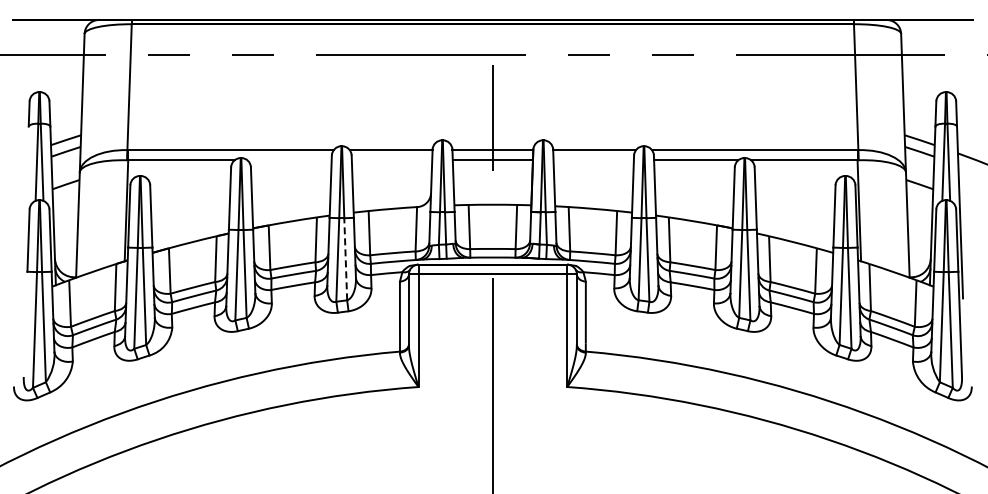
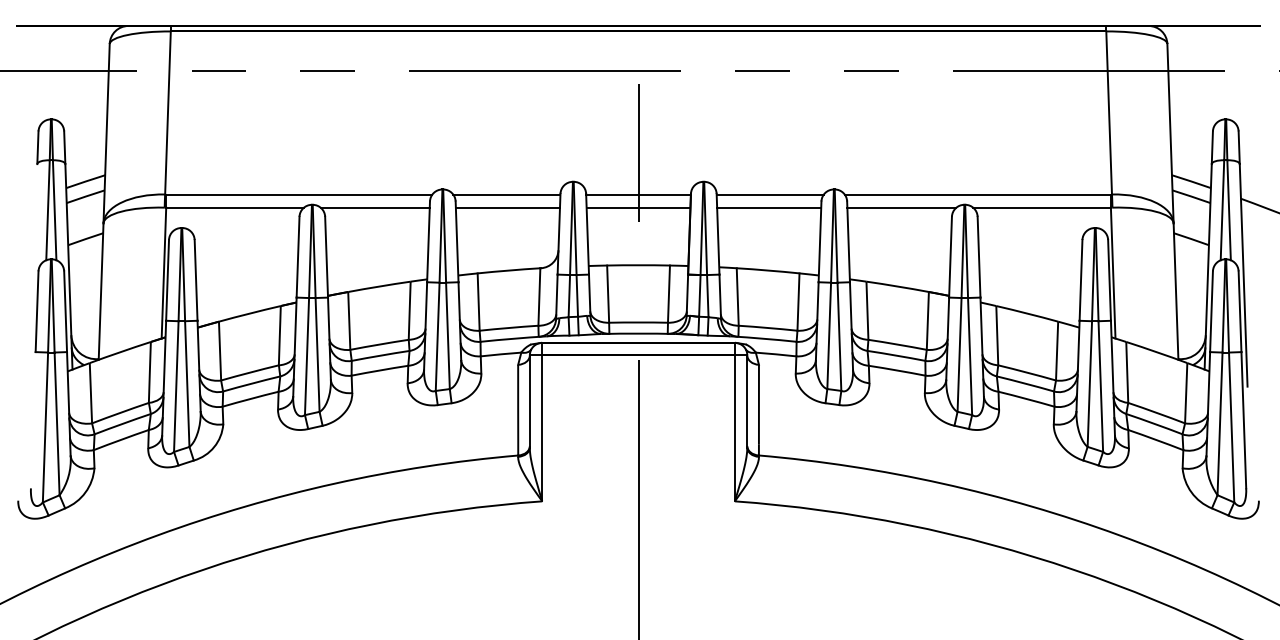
line: (289, 160) -> (375, 207), added
line: (391, 160) -> (507, 207), added
line: (593, 160) -> (768, 207), added
line: (345, 258) -> (447, 334), dashed -> solid

